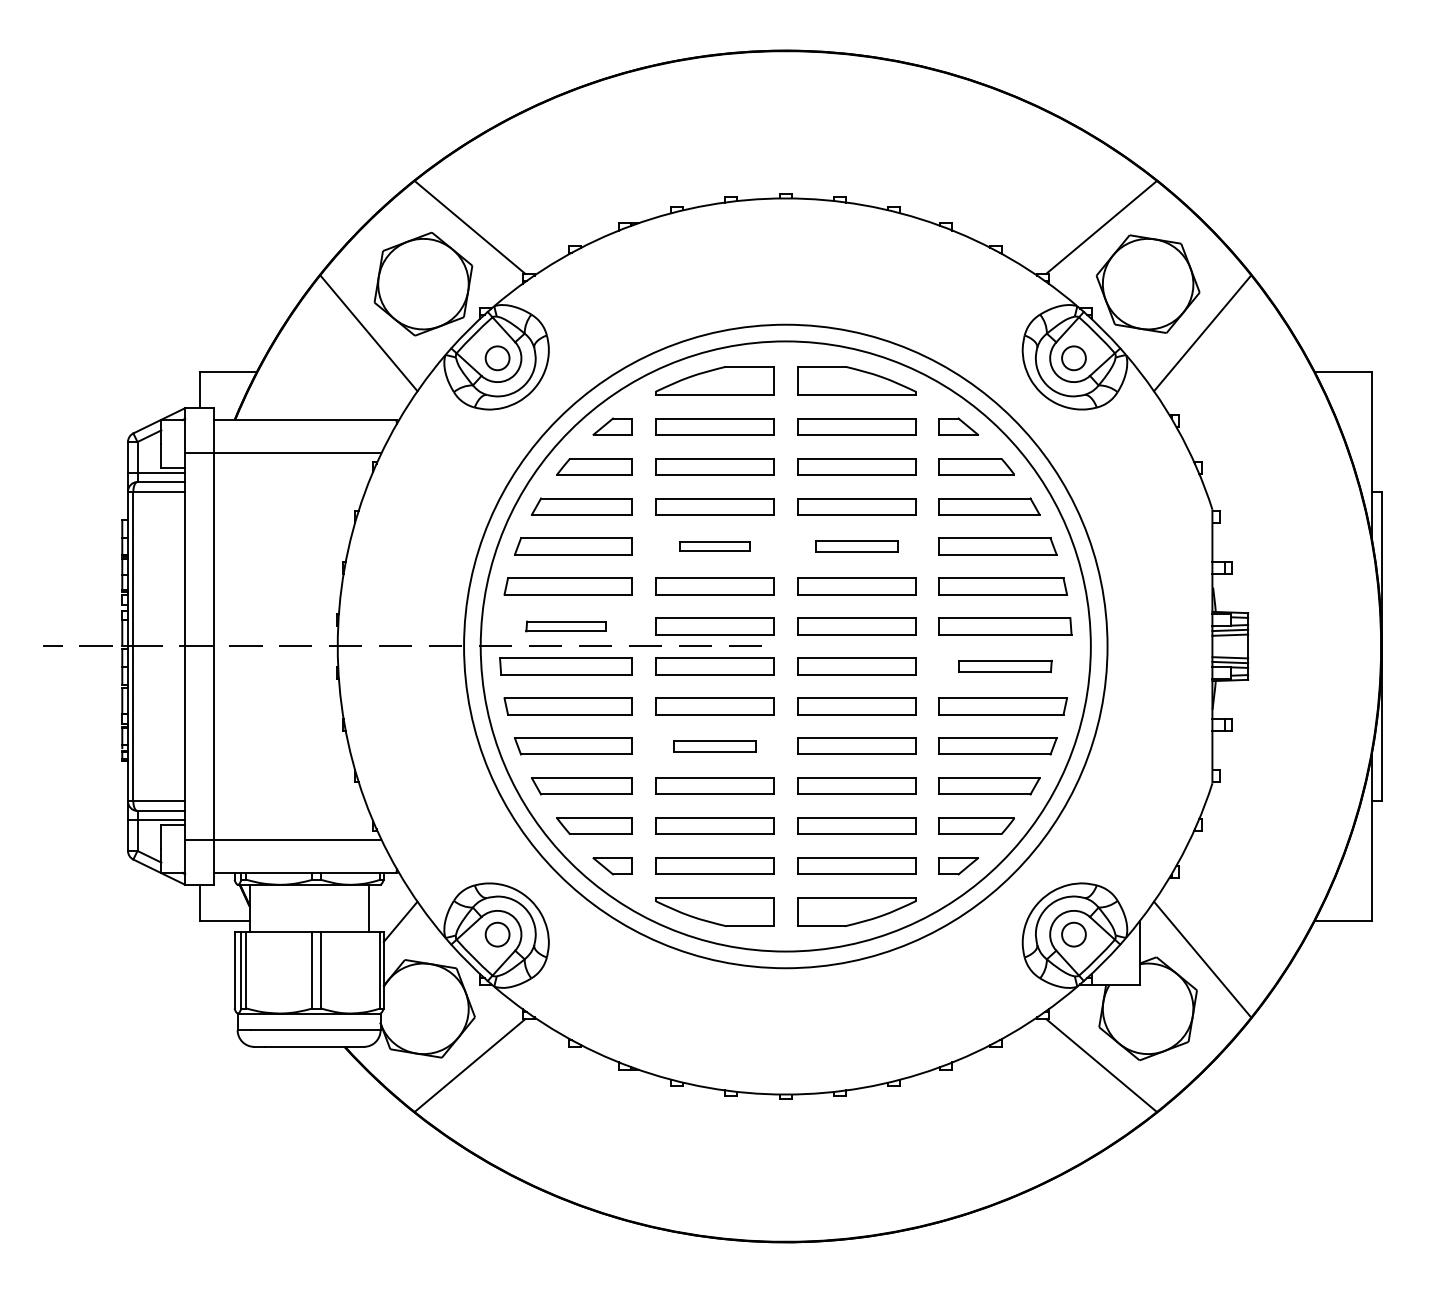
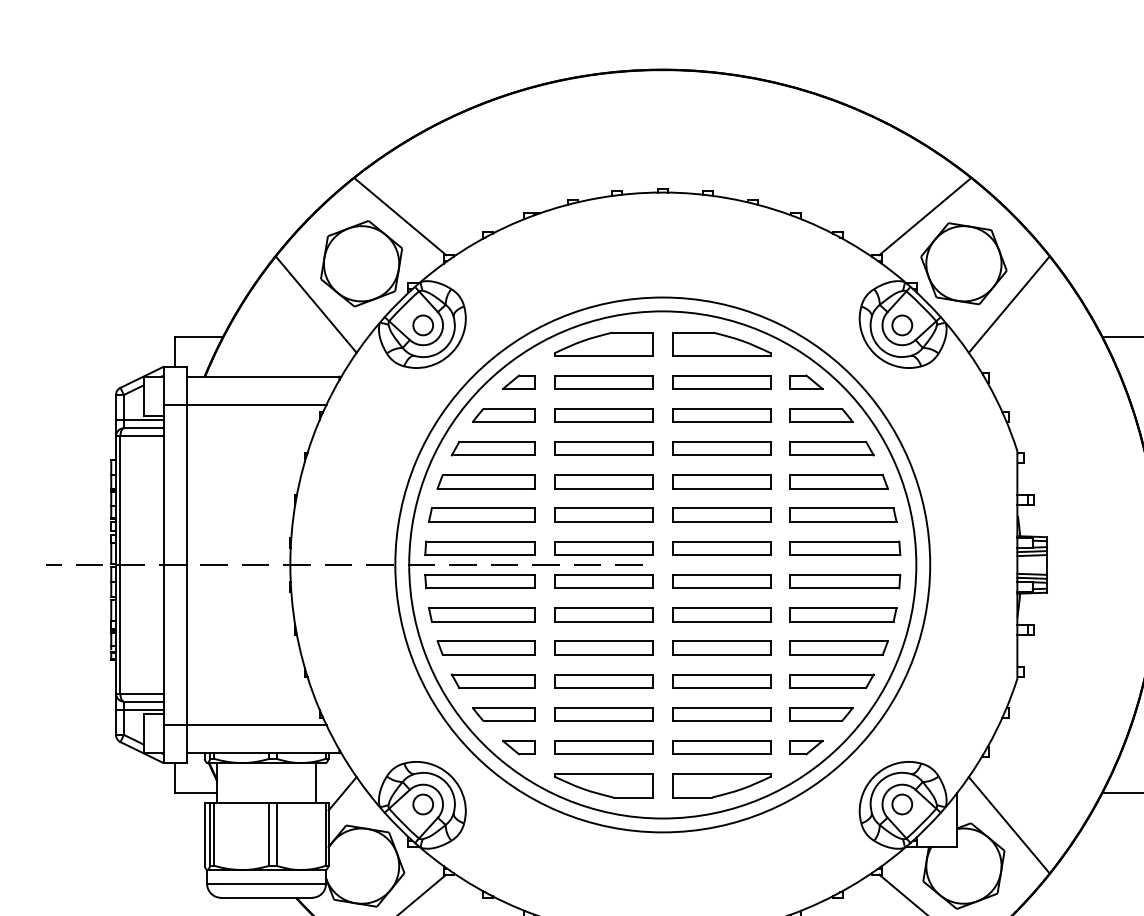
part: (714, 546) -> (603, 481), size x1.67
part: (856, 546) -> (721, 481), size x1.43
part: (565, 626) -> (479, 548), size x1.67
part: (1005, 666) -> (845, 581), size x1.43
part: (714, 745) -> (603, 647), size x1.43

